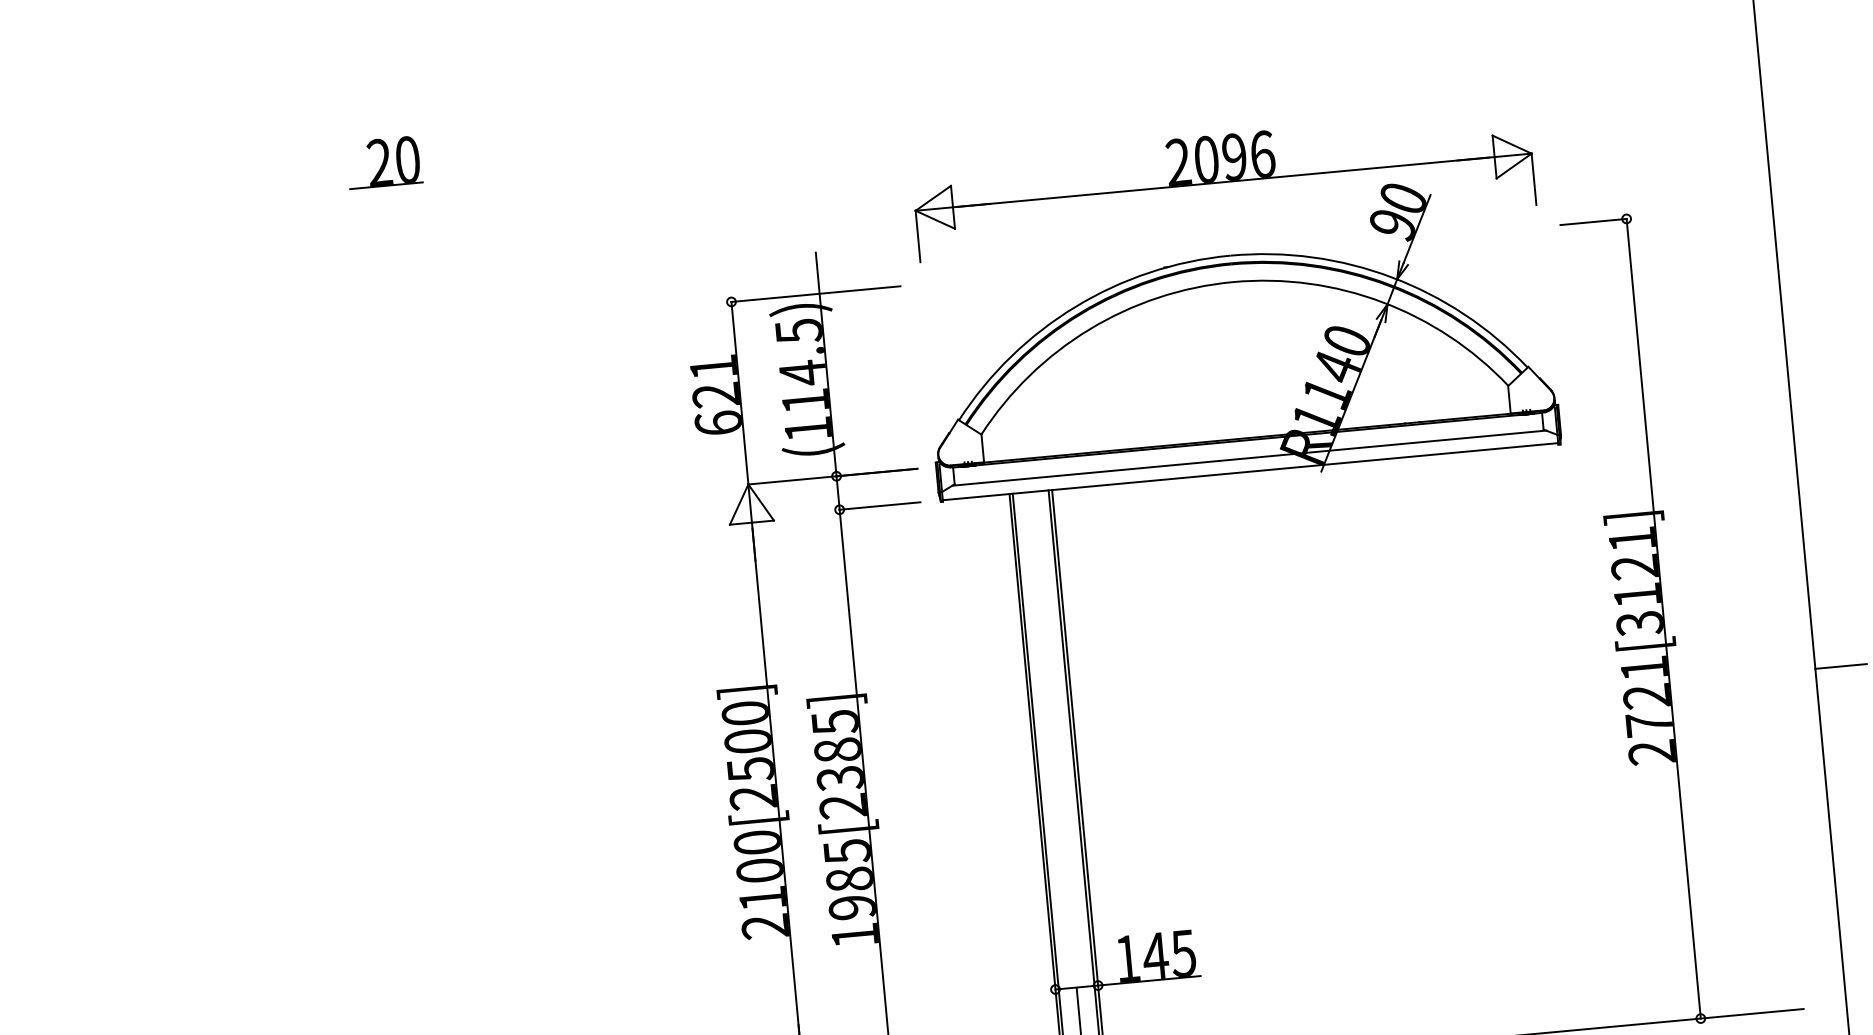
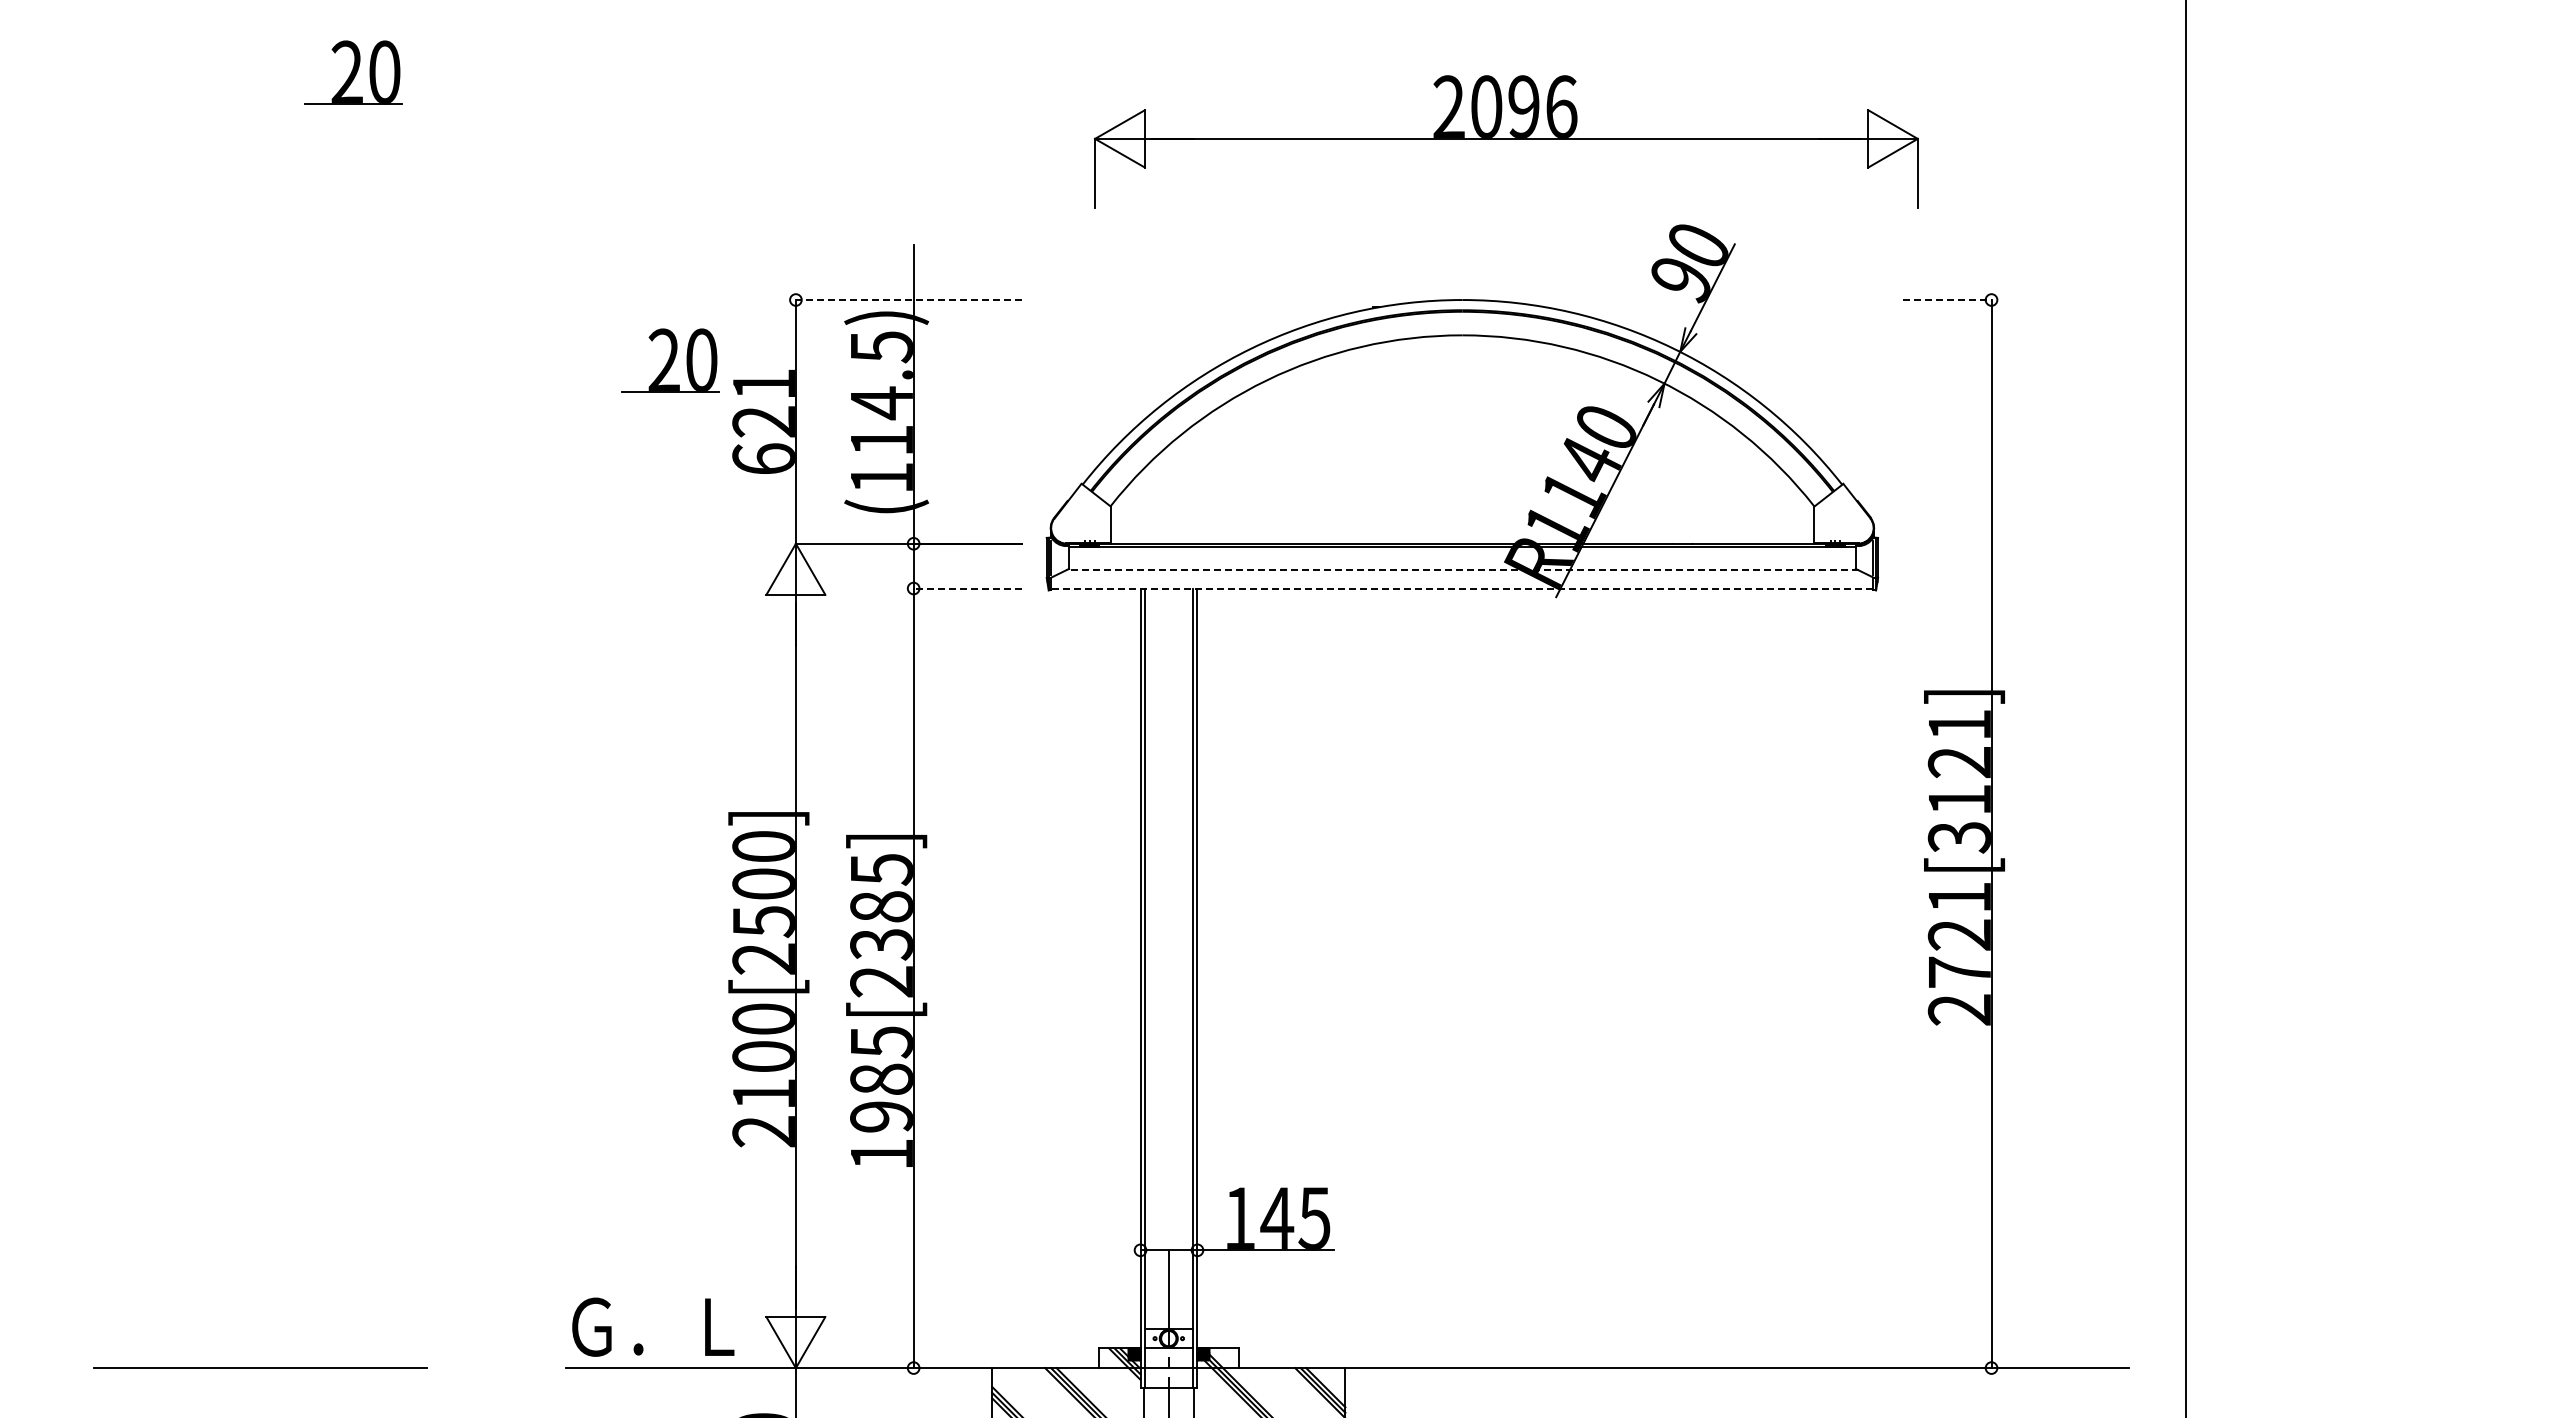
part: (1223, 184) -> (1506, 141), moved
line: (1594, 222) -> (1948, 300), solid -> dashed
line: (815, 294) -> (908, 300), solid -> dashed
part: (641, 355) -> (670, 360), added
line: (1249, 458) -> (1462, 570), solid -> dashed
line: (1250, 471) -> (1462, 588), solid -> dashed
line: (879, 506) -> (966, 588), solid -> dashed
line: (1841, 666) -> (2220, 919), removed

